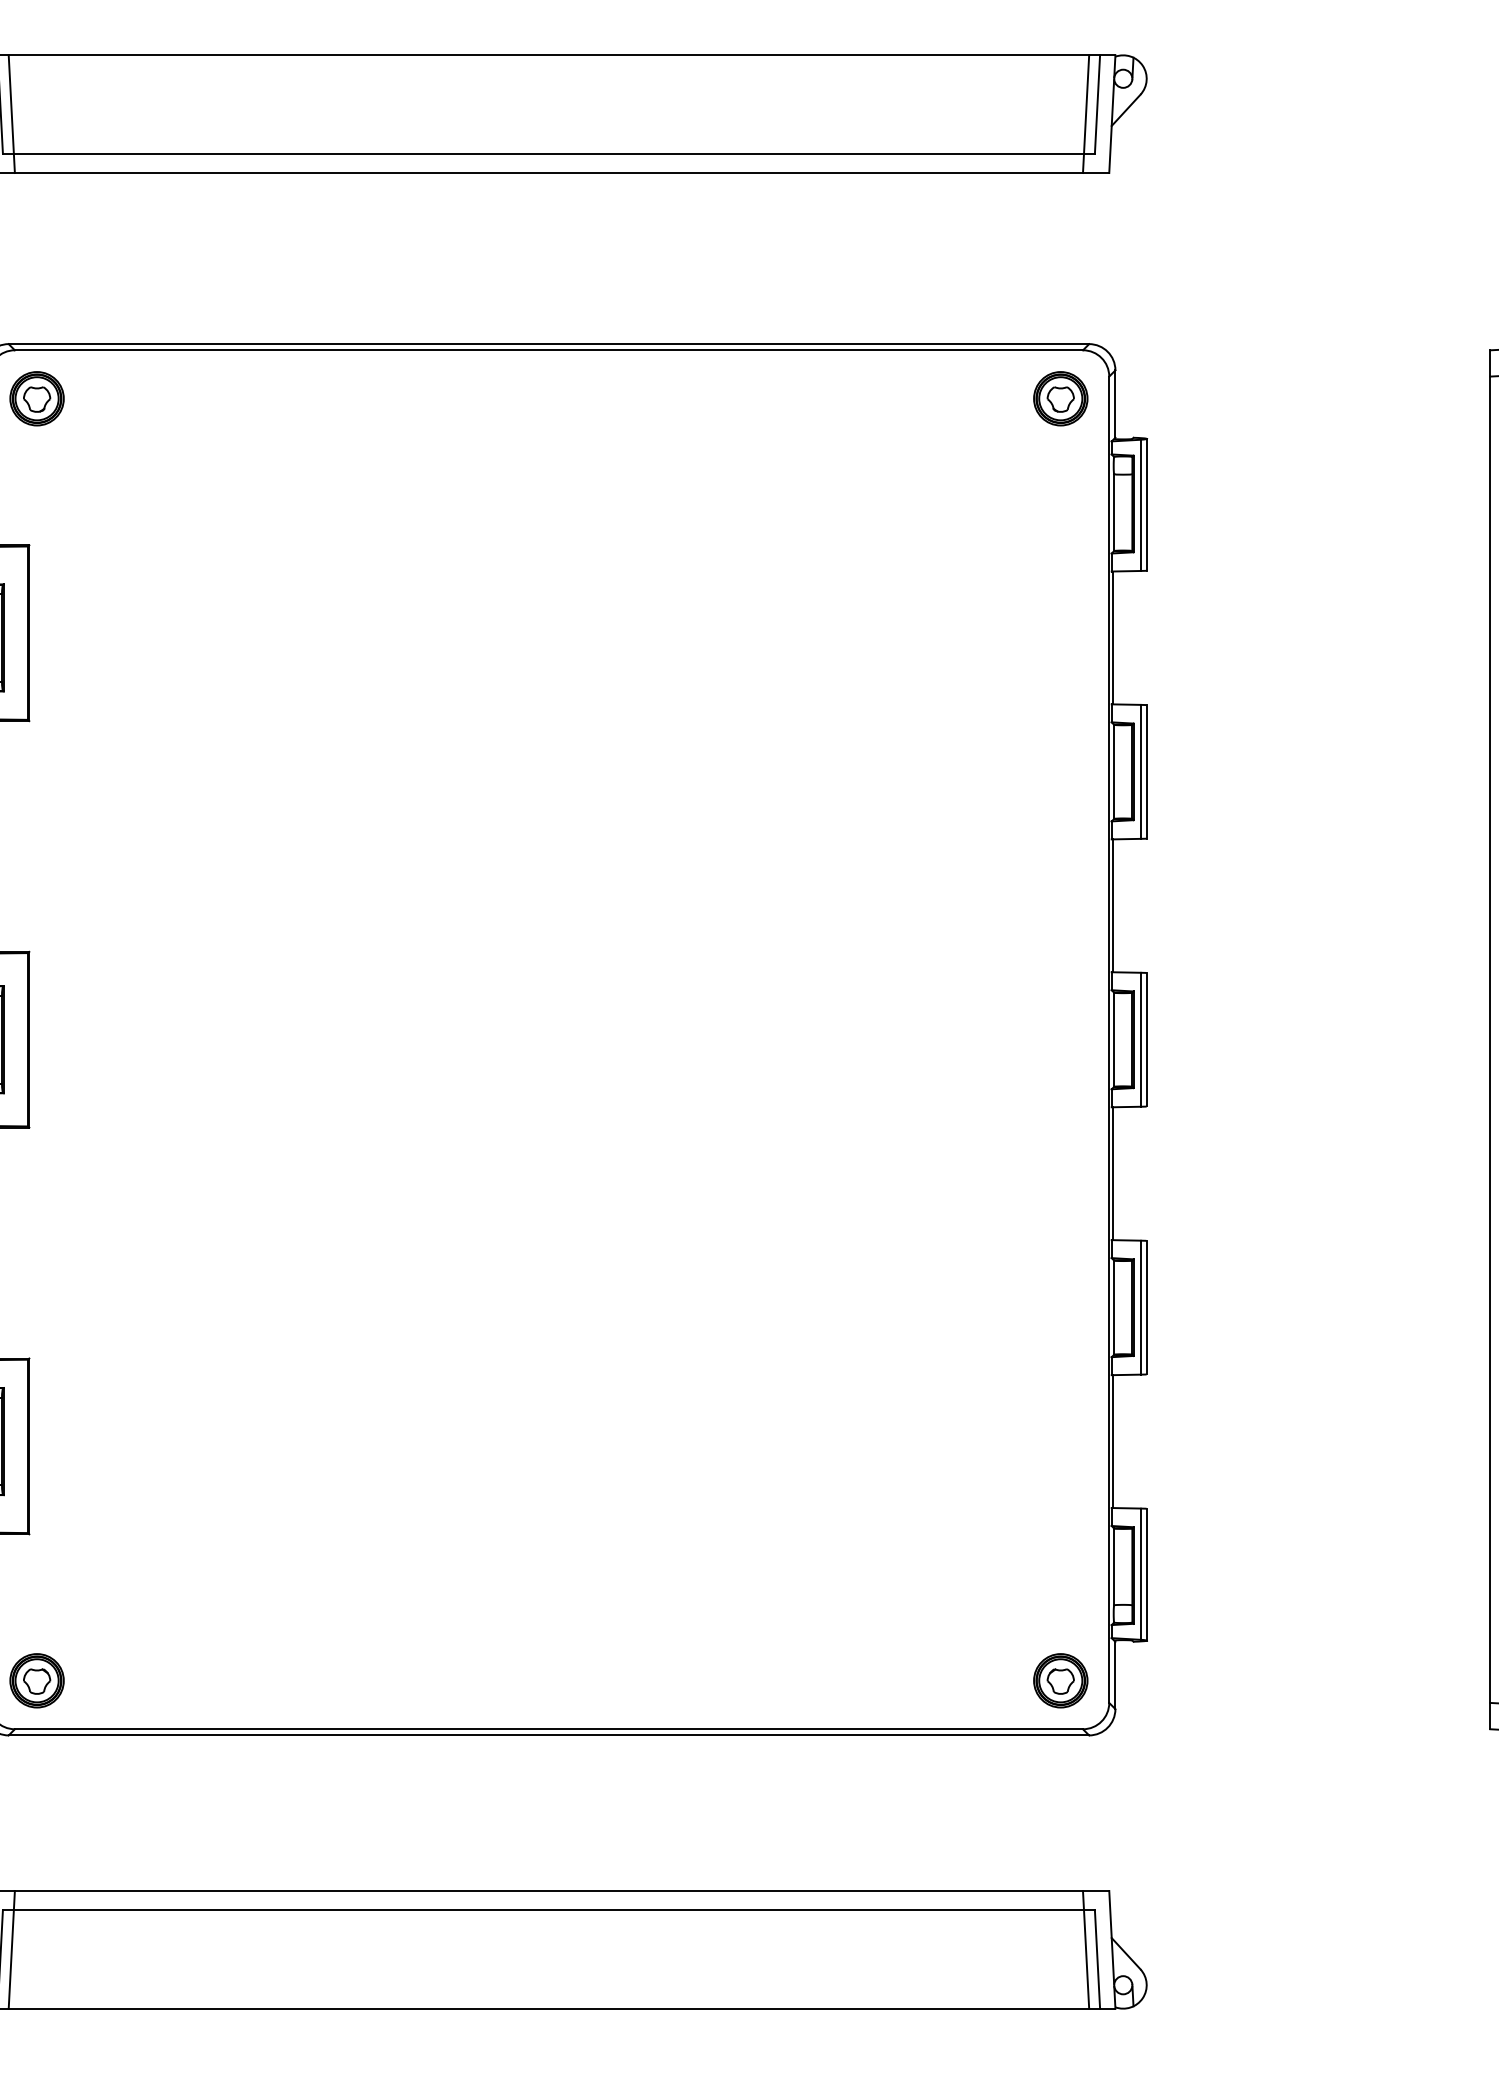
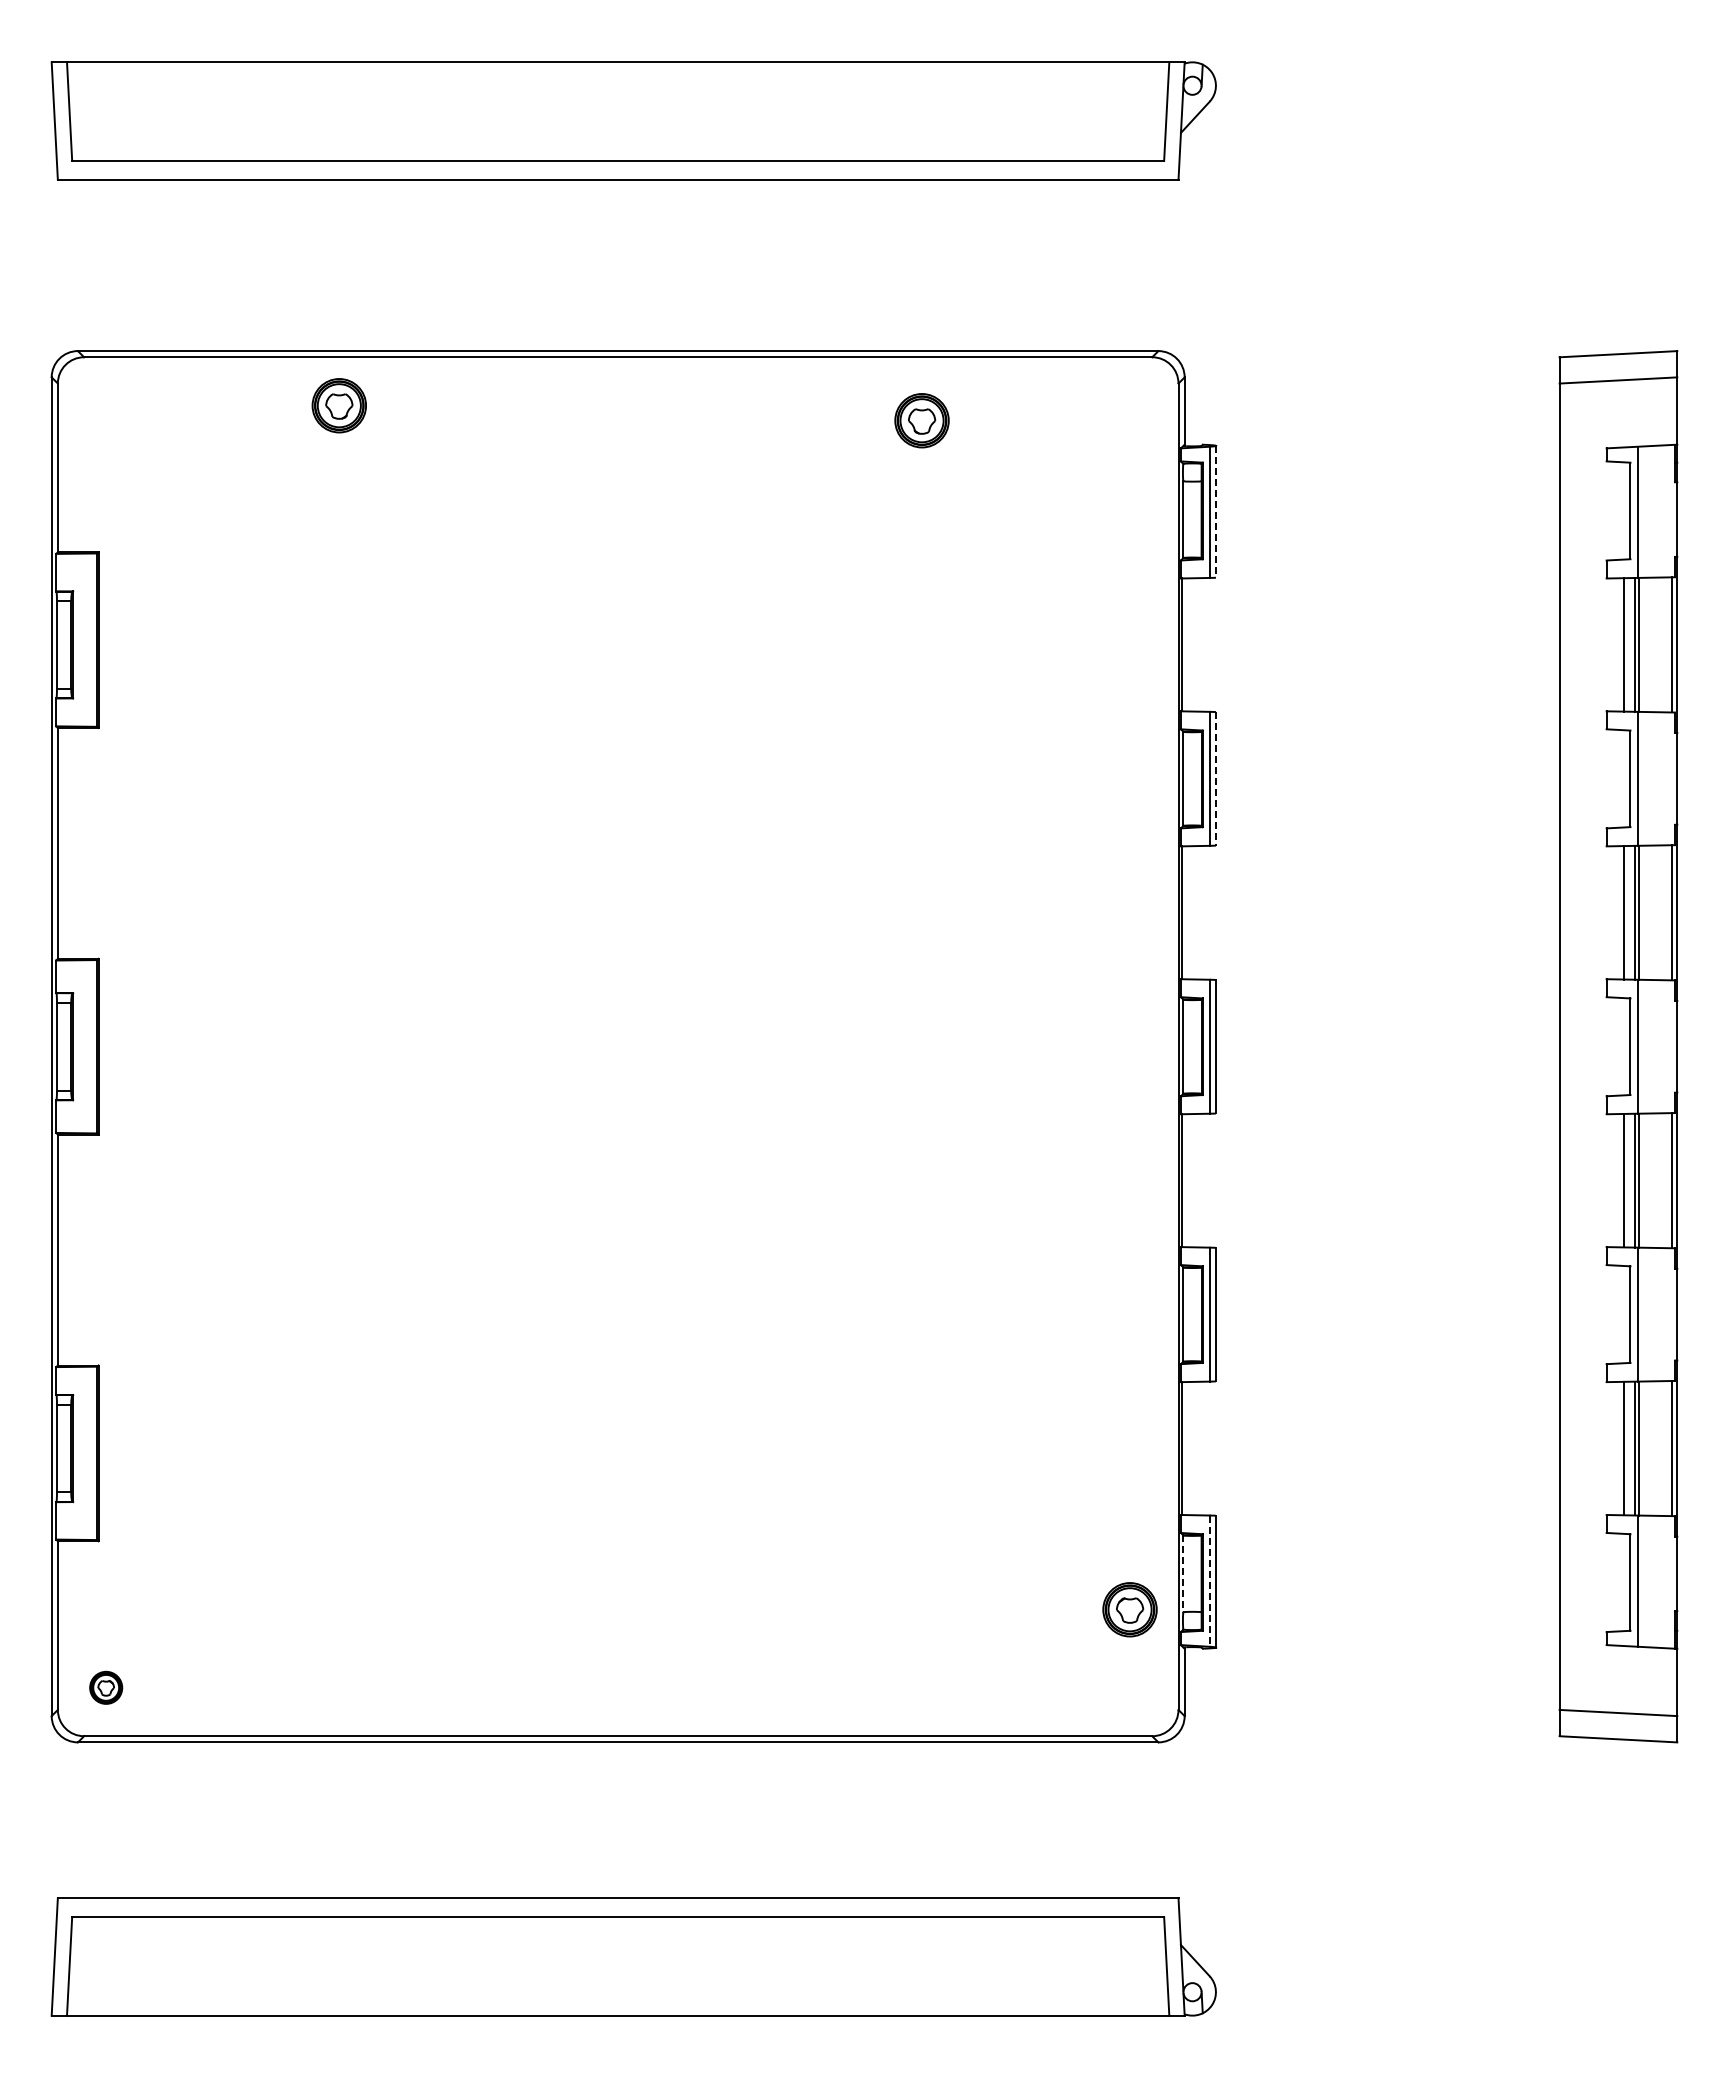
line: (11, 114) -> (80, 121), removed
line: (1086, 114) -> (1155, 121), removed
part: (36, 398) -> (338, 405), moved
part: (1060, 398) -> (921, 420), moved
line: (1146, 504) -> (1215, 511), solid -> dashed
line: (1146, 771) -> (1215, 778), solid -> dashed
line: (1114, 1567) -> (1183, 1574), solid -> dashed
line: (1140, 1574) -> (1209, 1581), solid -> dashed
part: (36, 1680) -> (105, 1687), size x0.6
part: (1060, 1680) -> (1129, 1609), moved
line: (11, 1949) -> (80, 1956), removed
line: (1086, 1949) -> (1155, 1956), removed

